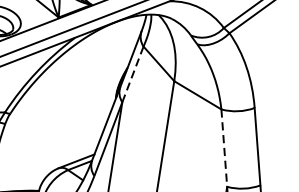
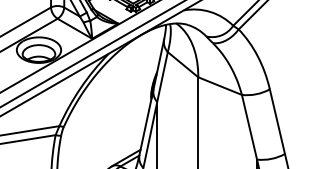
line: (132, 74) -> (162, 77), dashed -> solid
line: (224, 148) -> (249, 127), dashed -> solid

